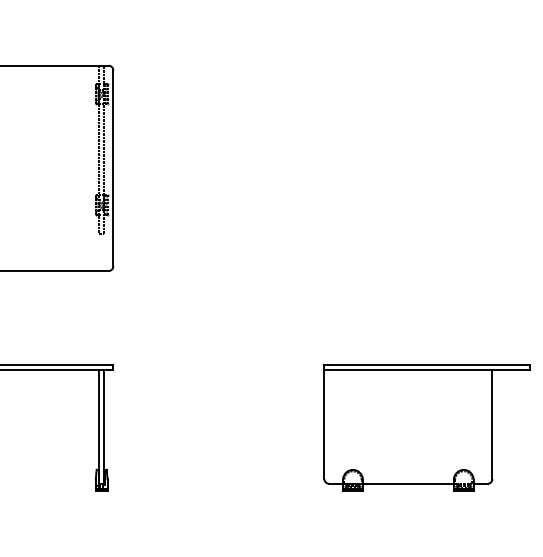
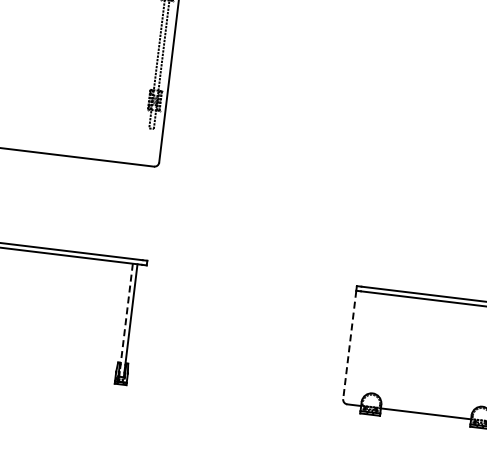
line: (99, 424) -> (126, 317), solid -> dashed
line: (324, 424) -> (349, 344), solid -> dashed

